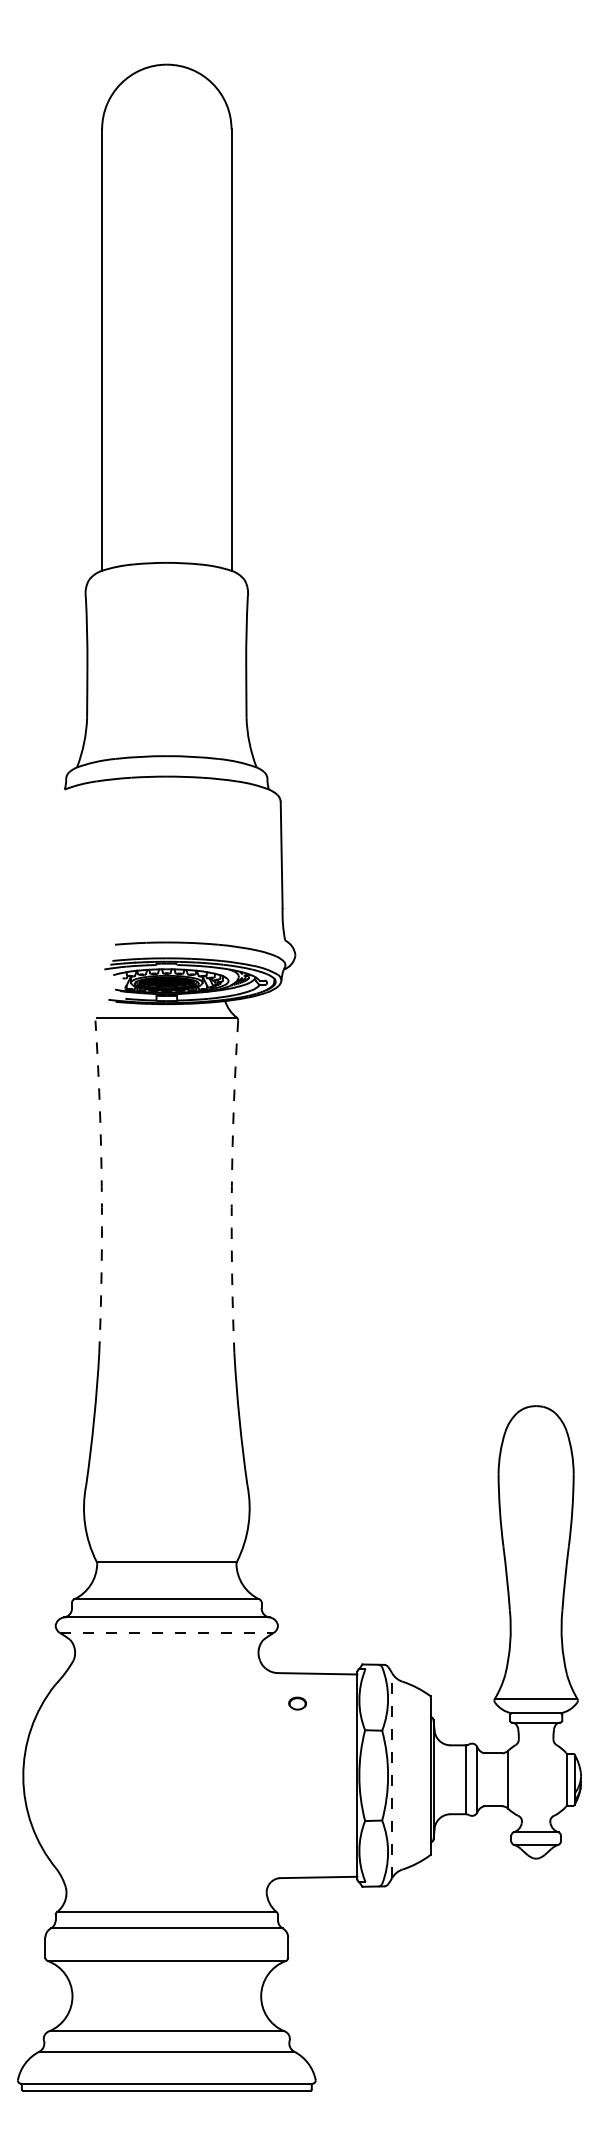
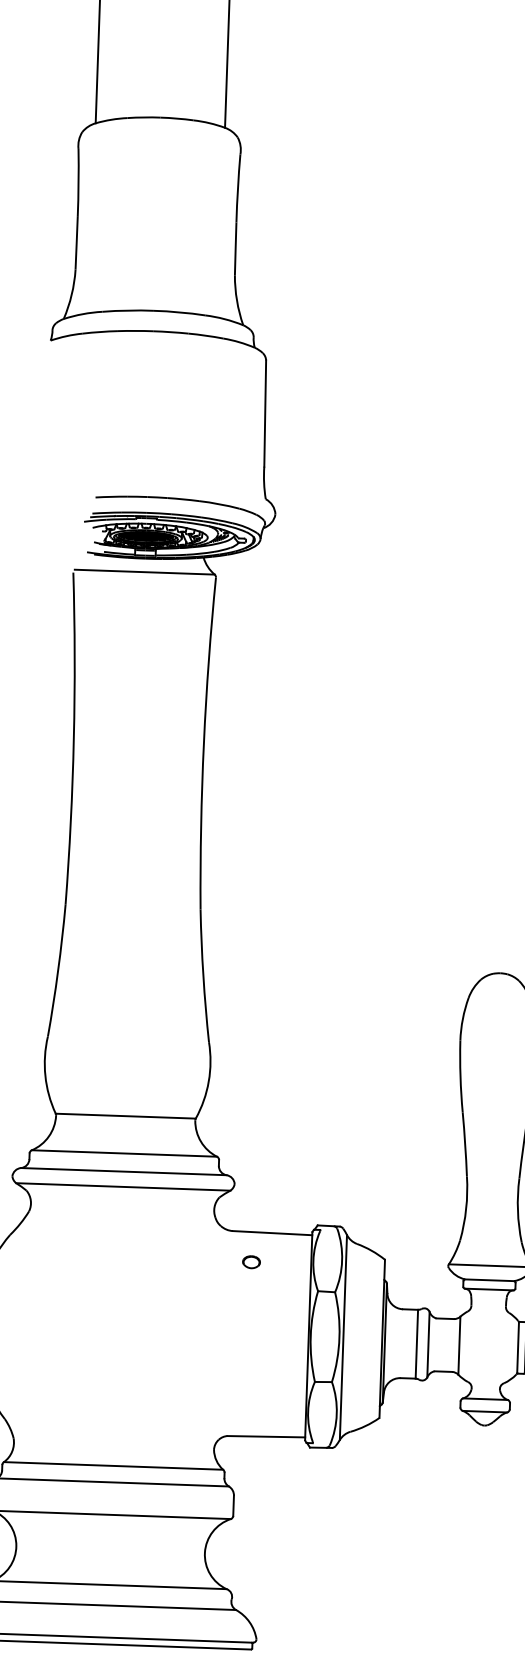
arc: (101, 1186) -> (73, 738), dashed -> solid
arc: (231, 1186) -> (203, 743), dashed -> solid
line: (167, 1632) -> (123, 1186), dashed -> solid
line: (392, 1775) -> (343, 1337), dashed -> solid

